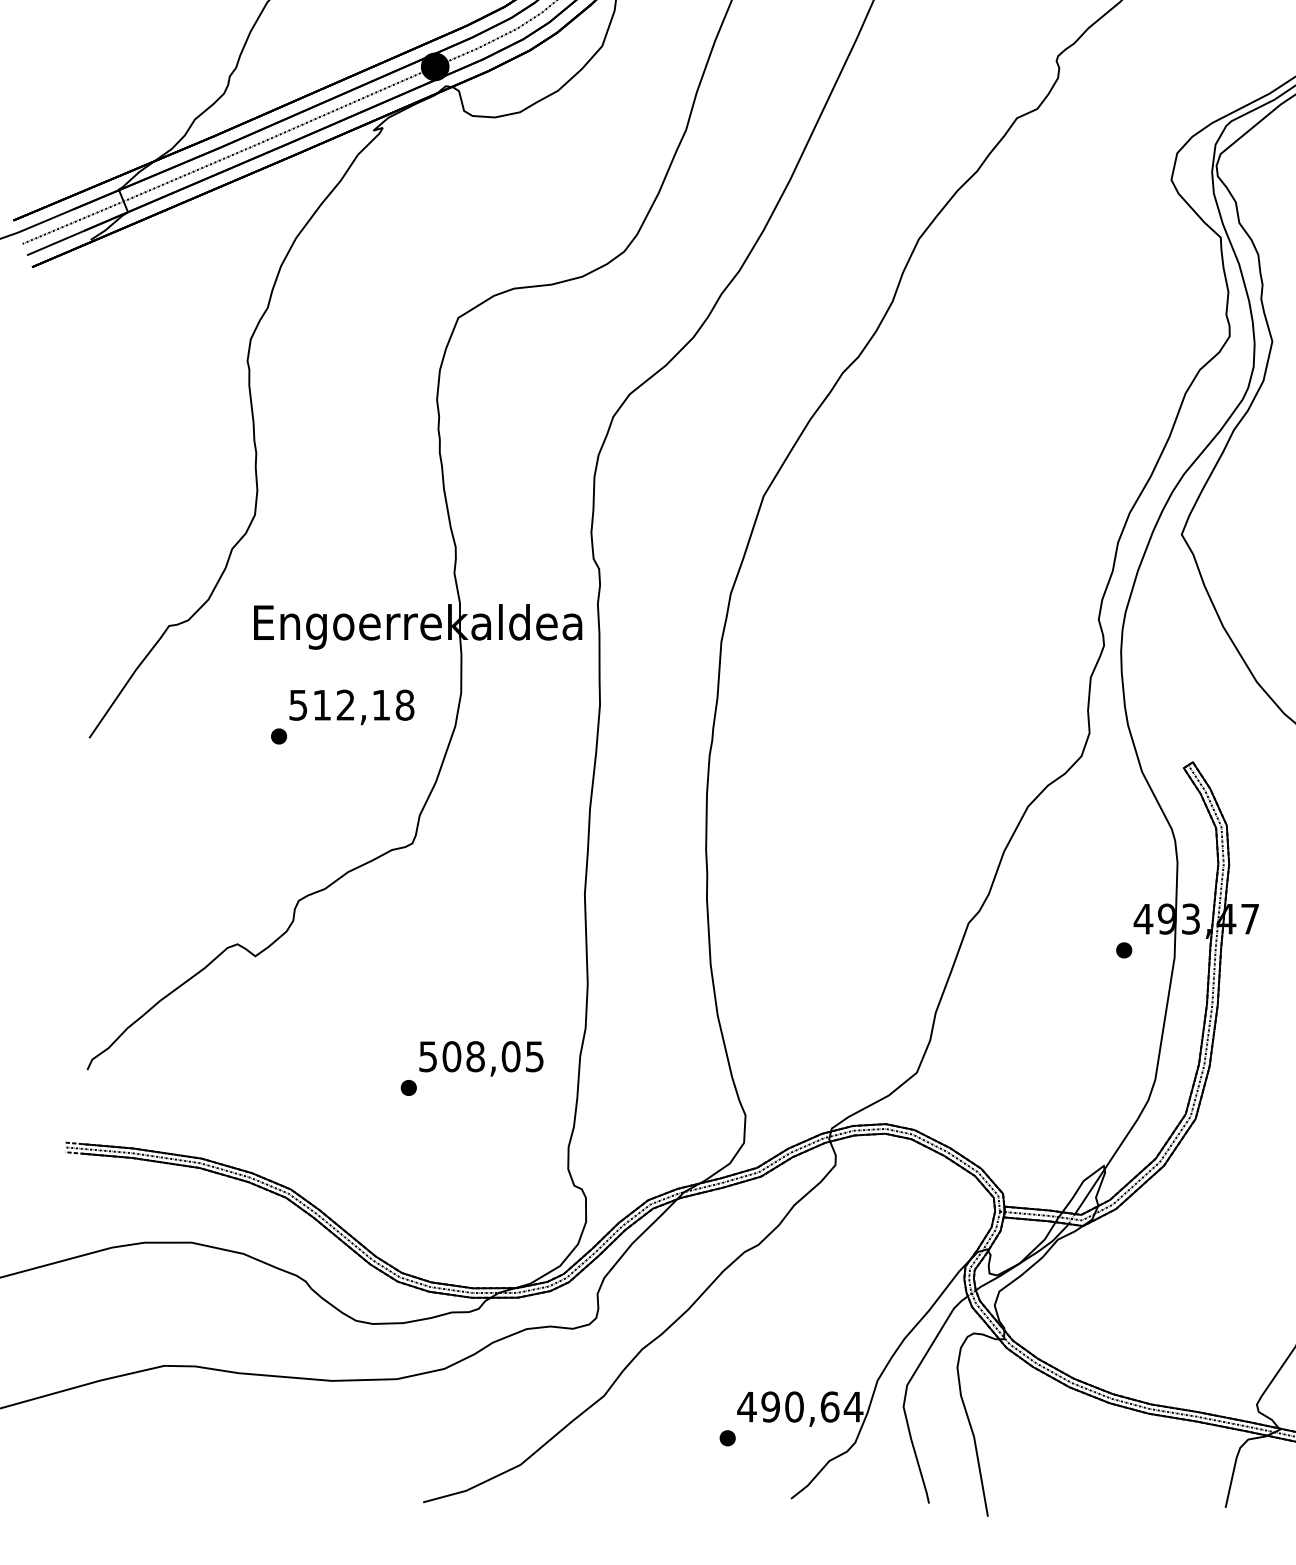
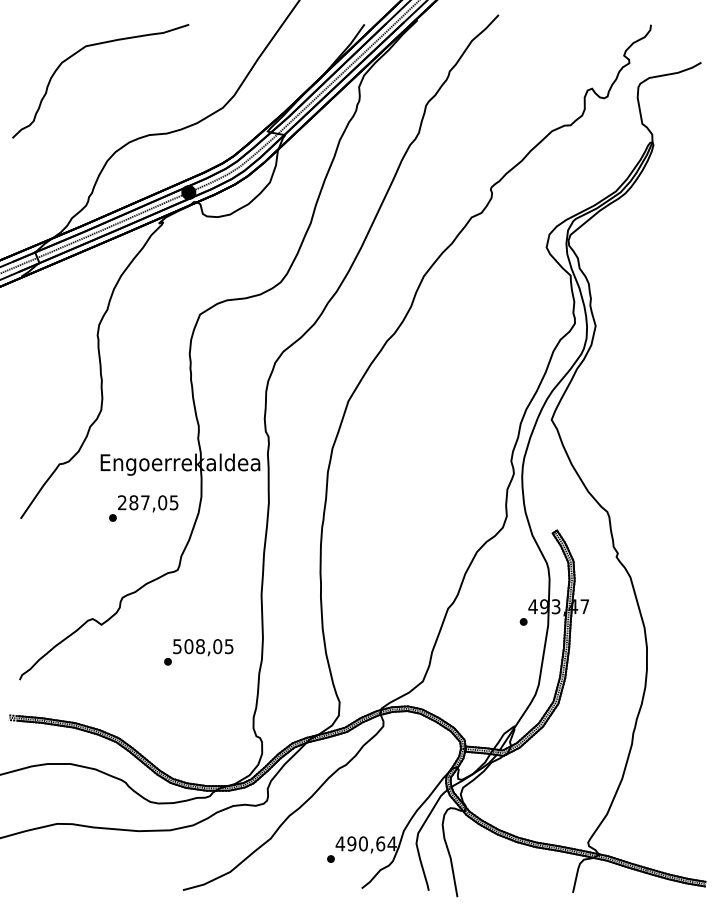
text: (352, 704) -> (148, 502), 512,18 -> 287,05
text: (471, 1068) -> (198, 652), moved

